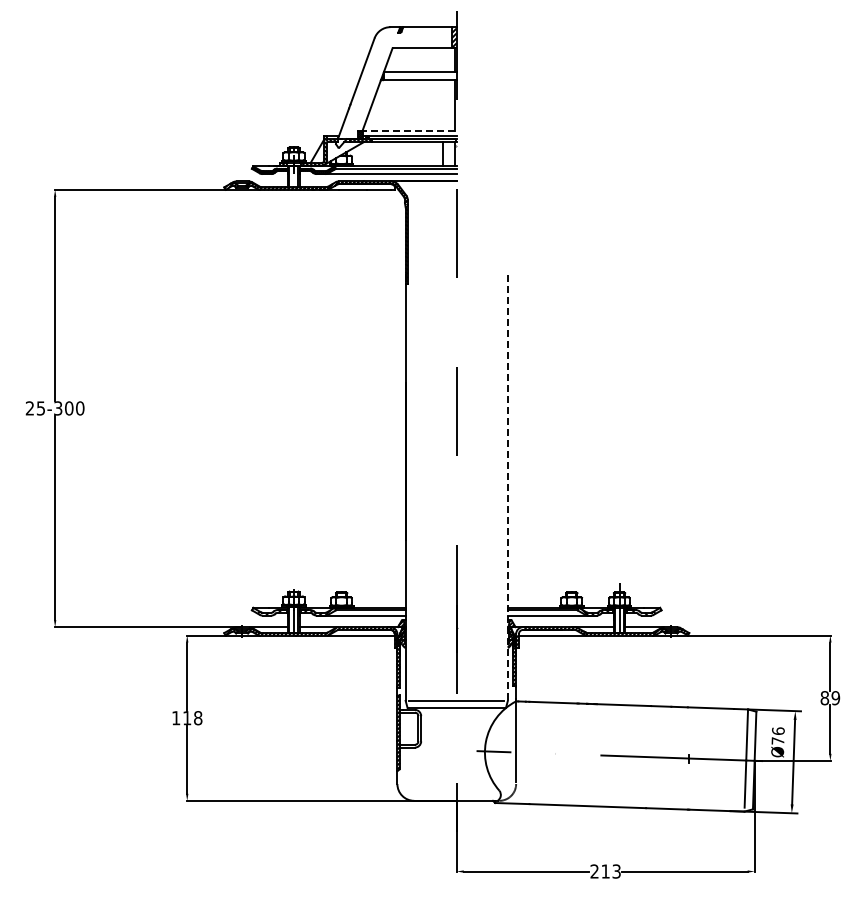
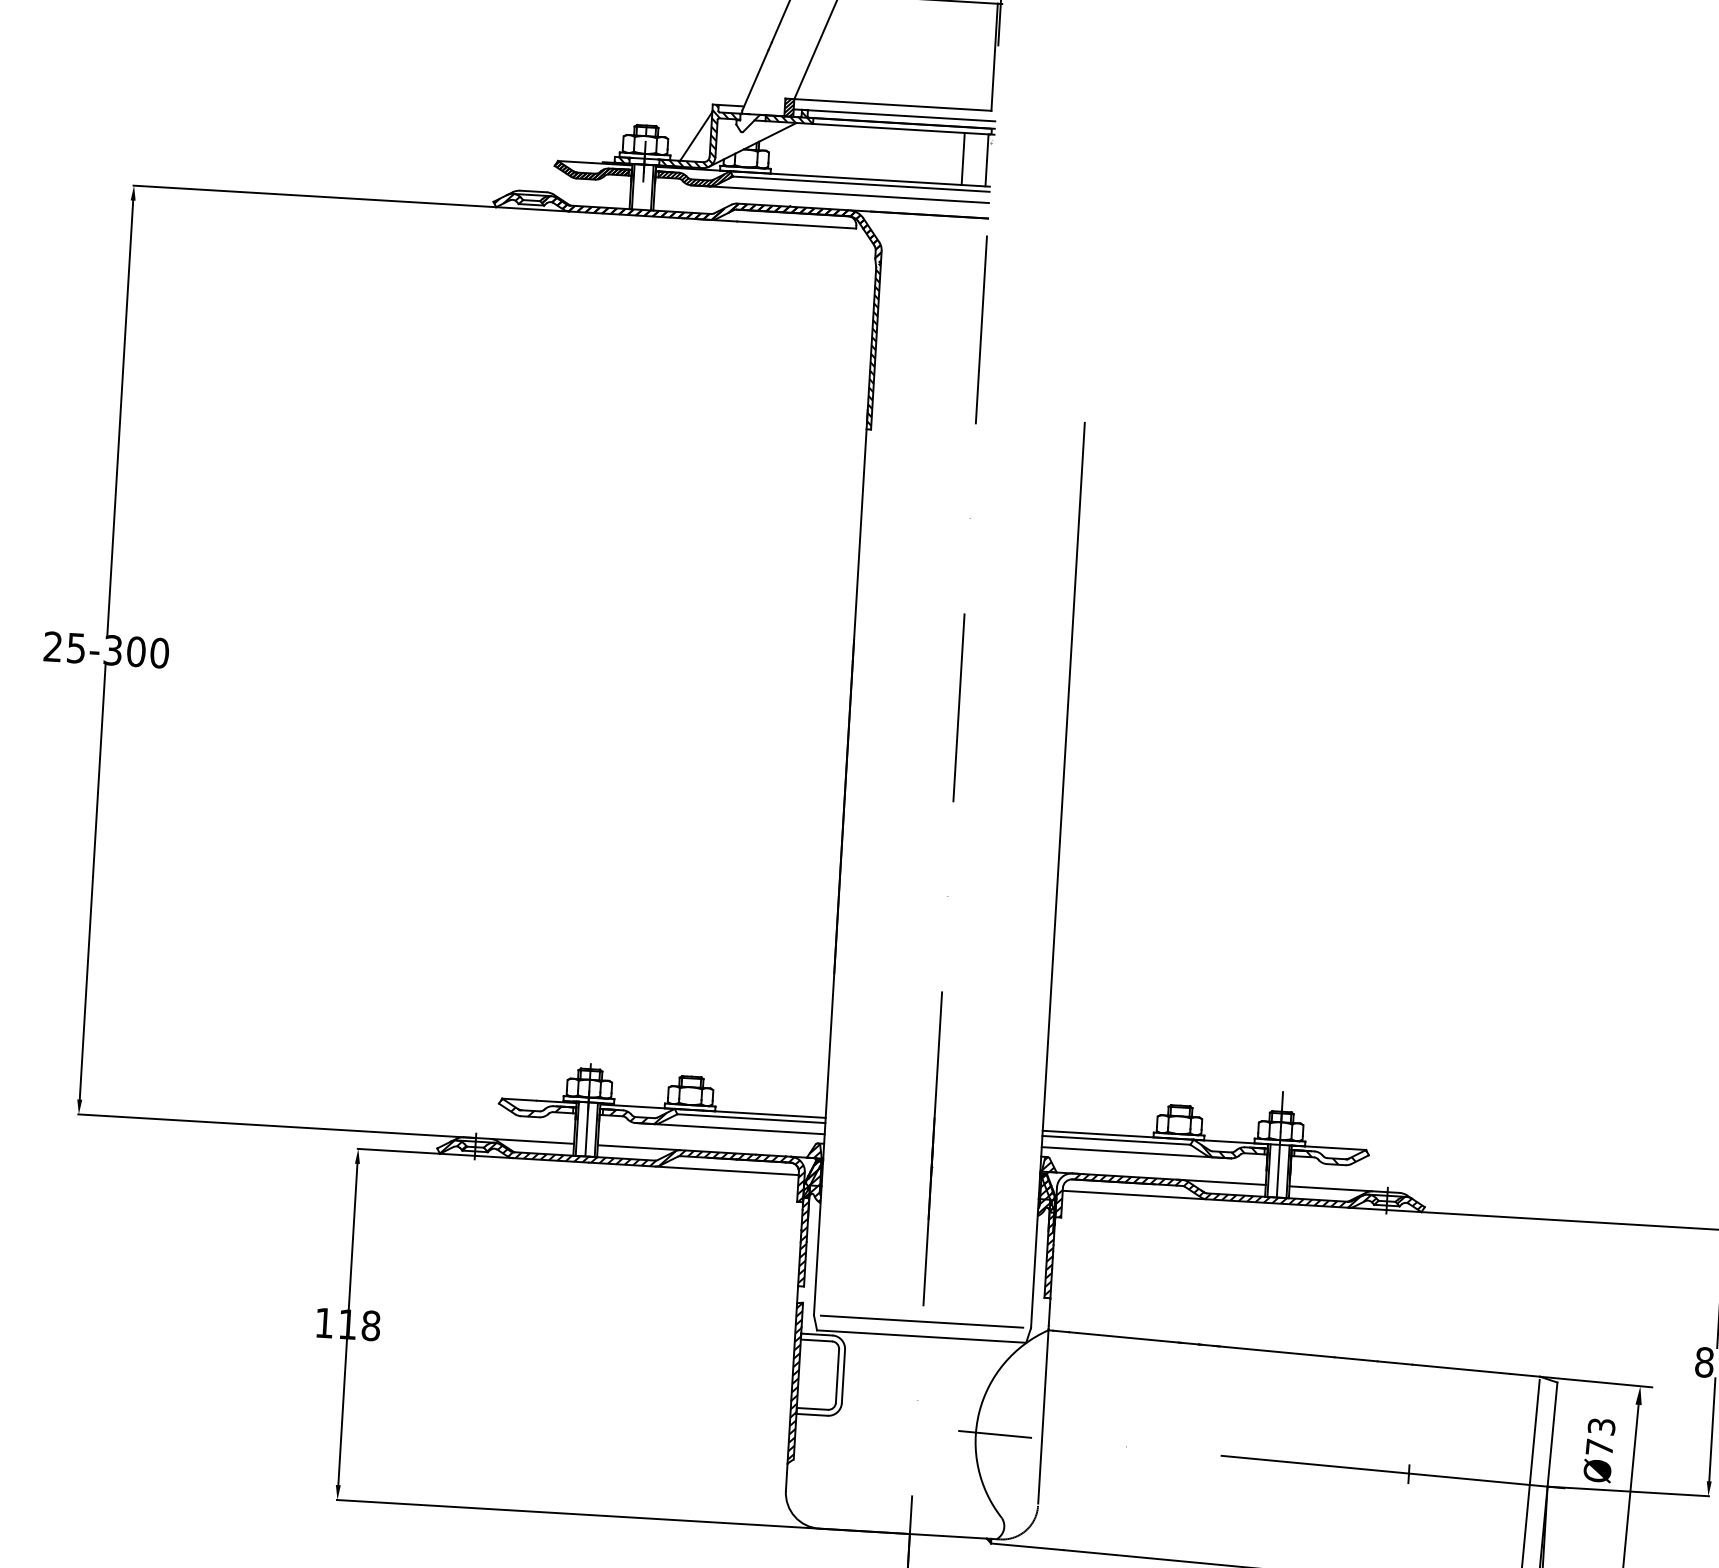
line: (408, 130) -> (891, 104), dashed -> solid
line: (507, 488) -> (1057, 877), dashed -> solid
text: (777, 731) -> (1599, 1427), Ø76 -> Ø73

